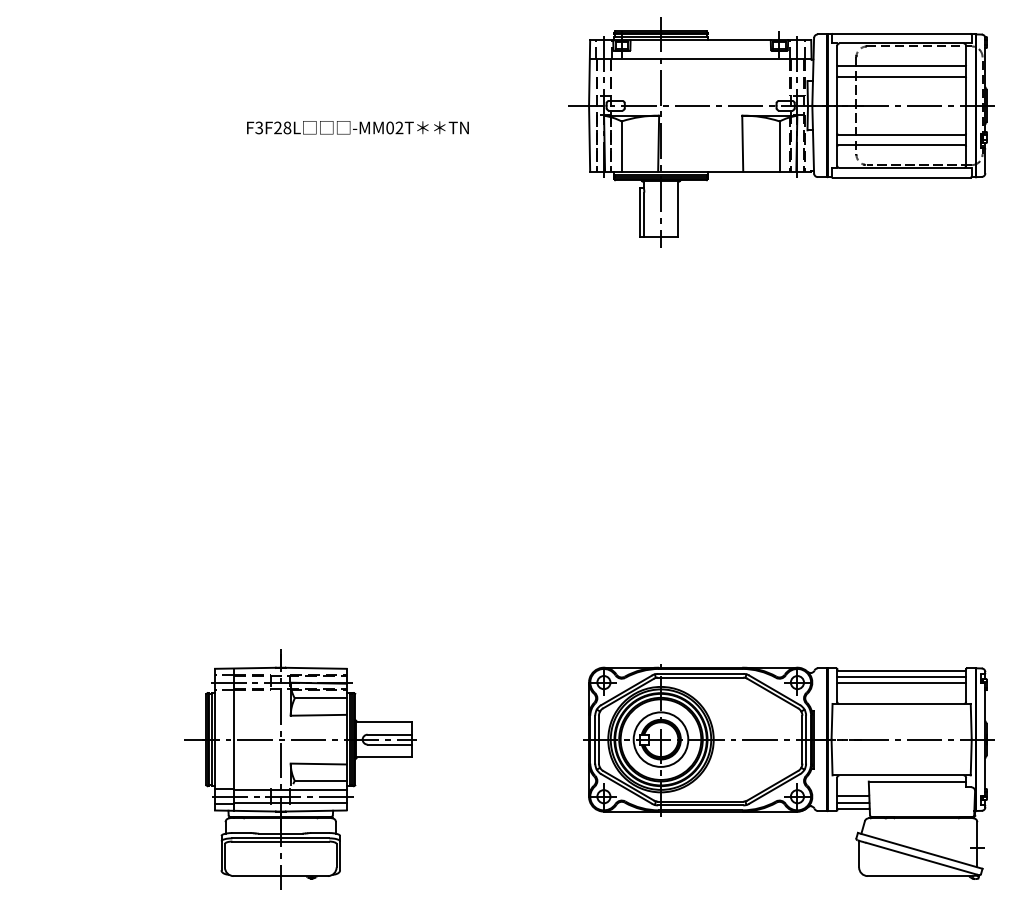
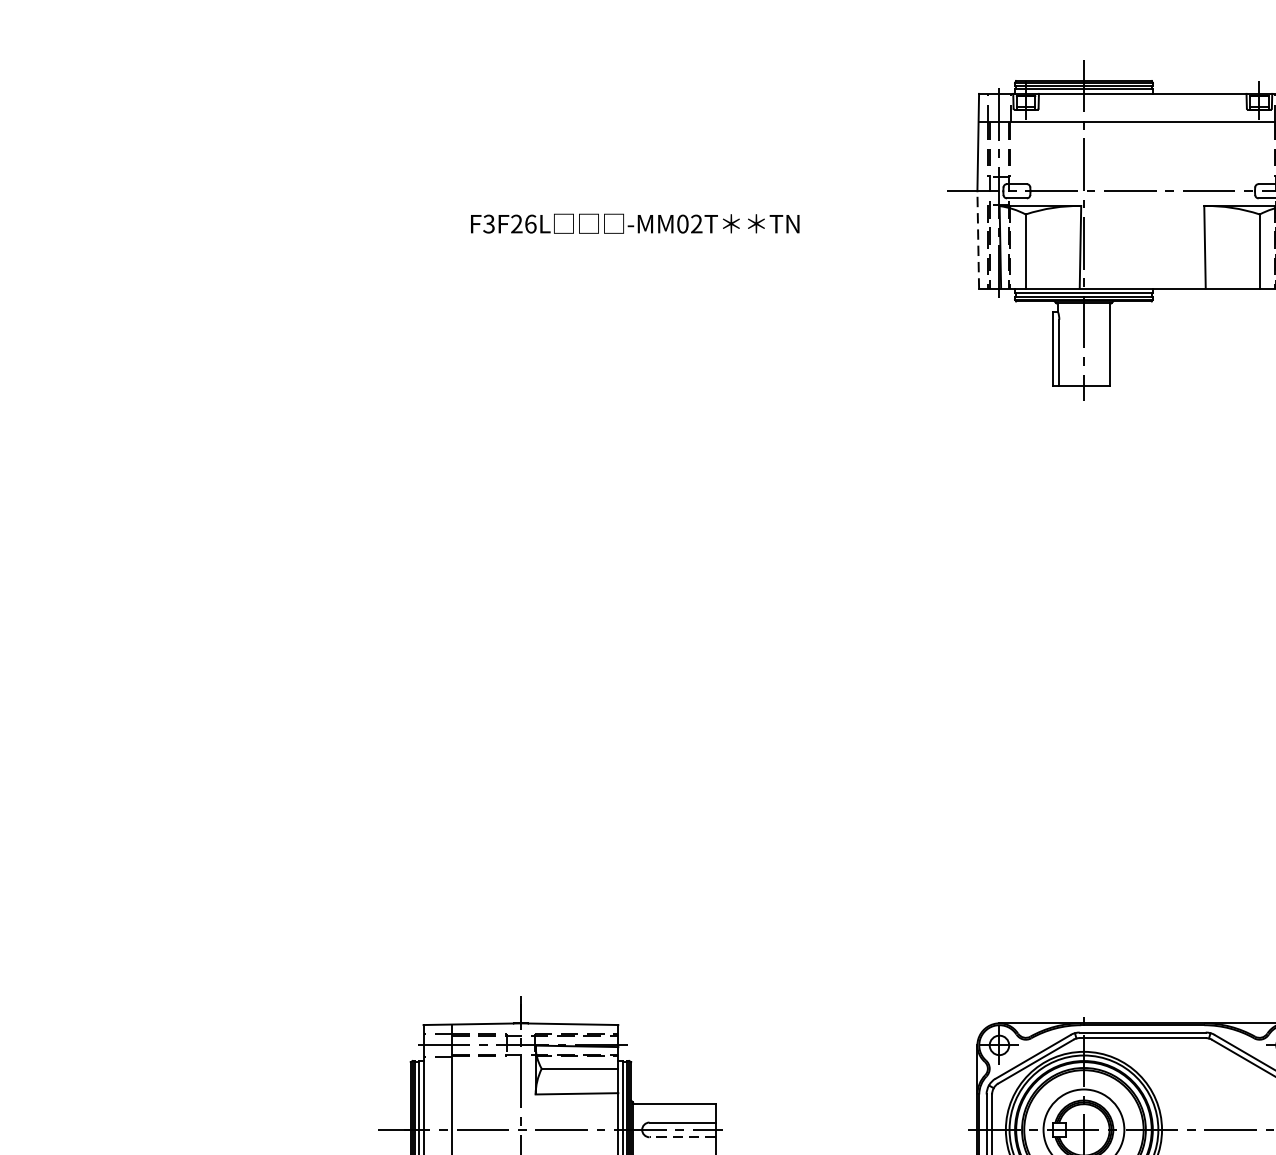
text: (287, 127) -> (530, 223), F3F28L -> F3F26L
line: (589, 138) -> (978, 239), solid -> dashed
line: (389, 744) -> (681, 1137), solid -> dashed

